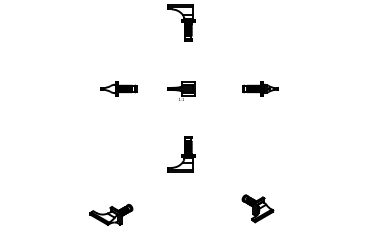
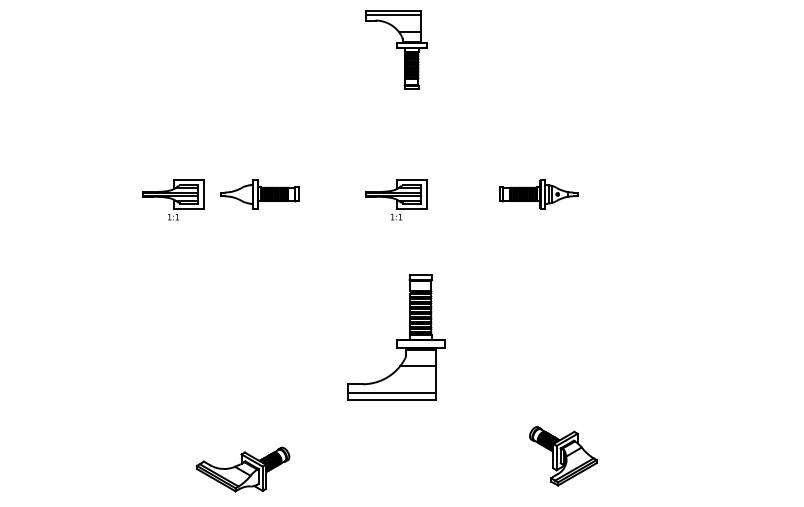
part: (260, 88) -> (538, 193), moved
part: (79, 90) -> (173, 197), added
part: (181, 154) -> (396, 337), size x1.6

